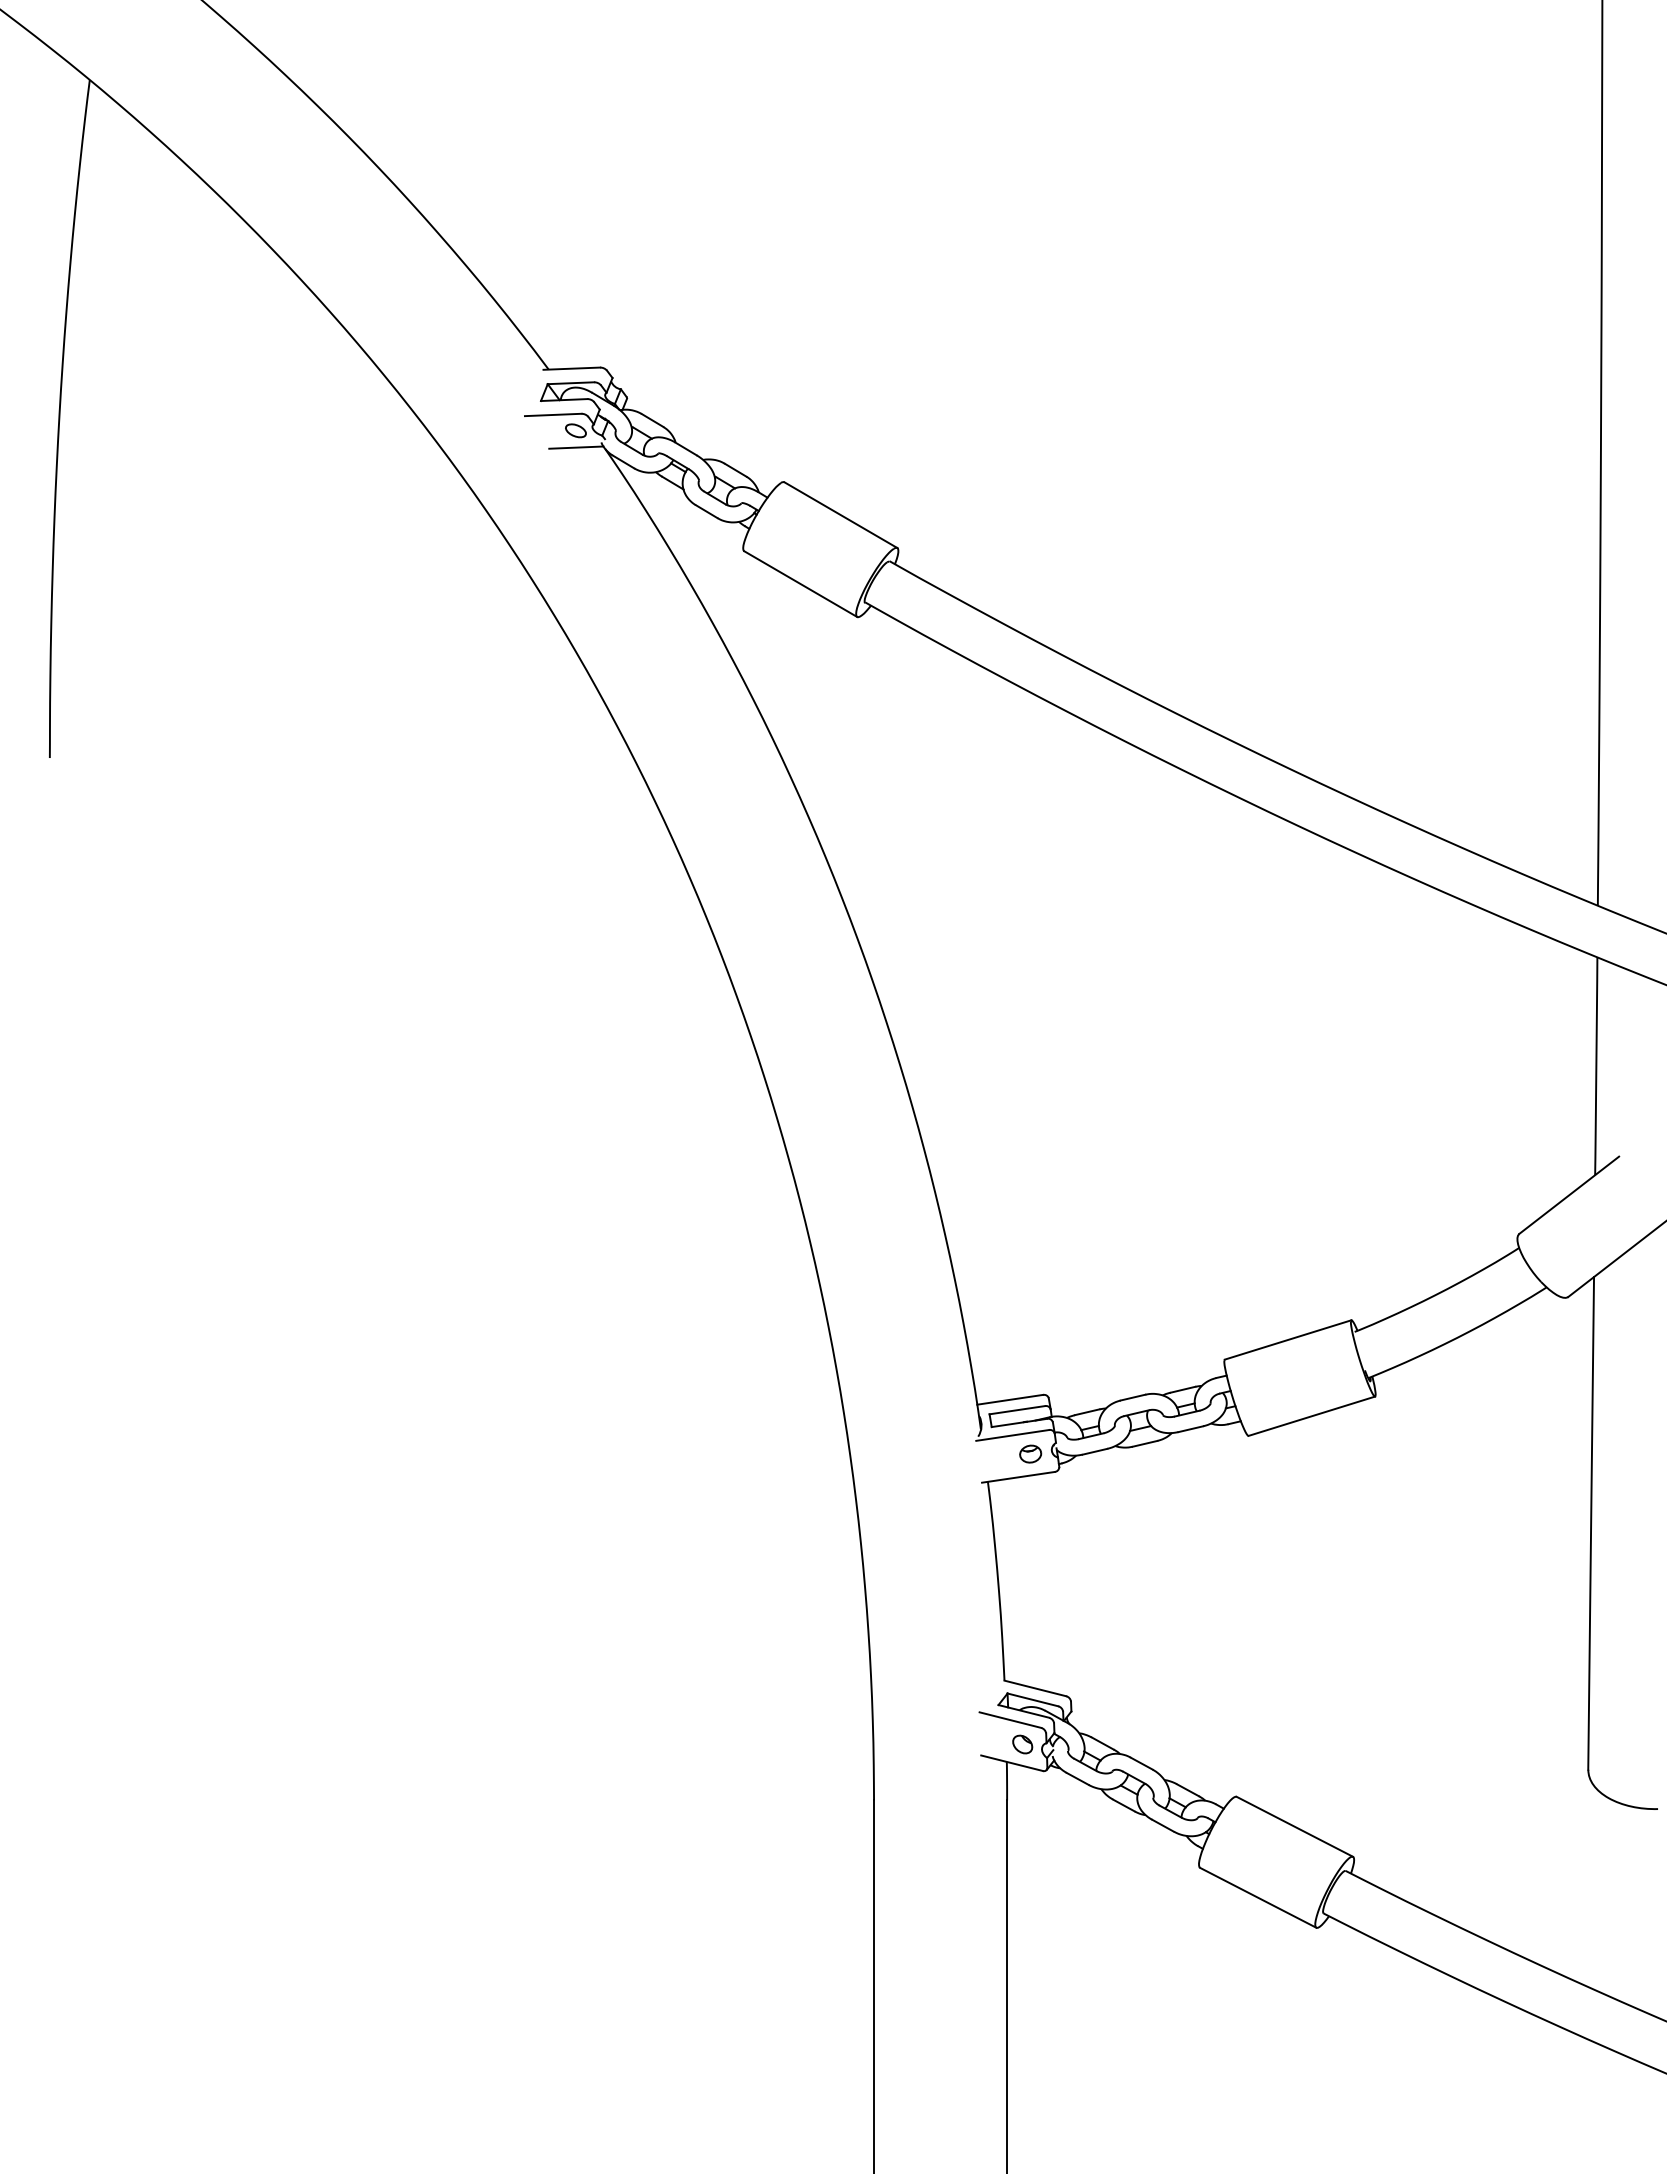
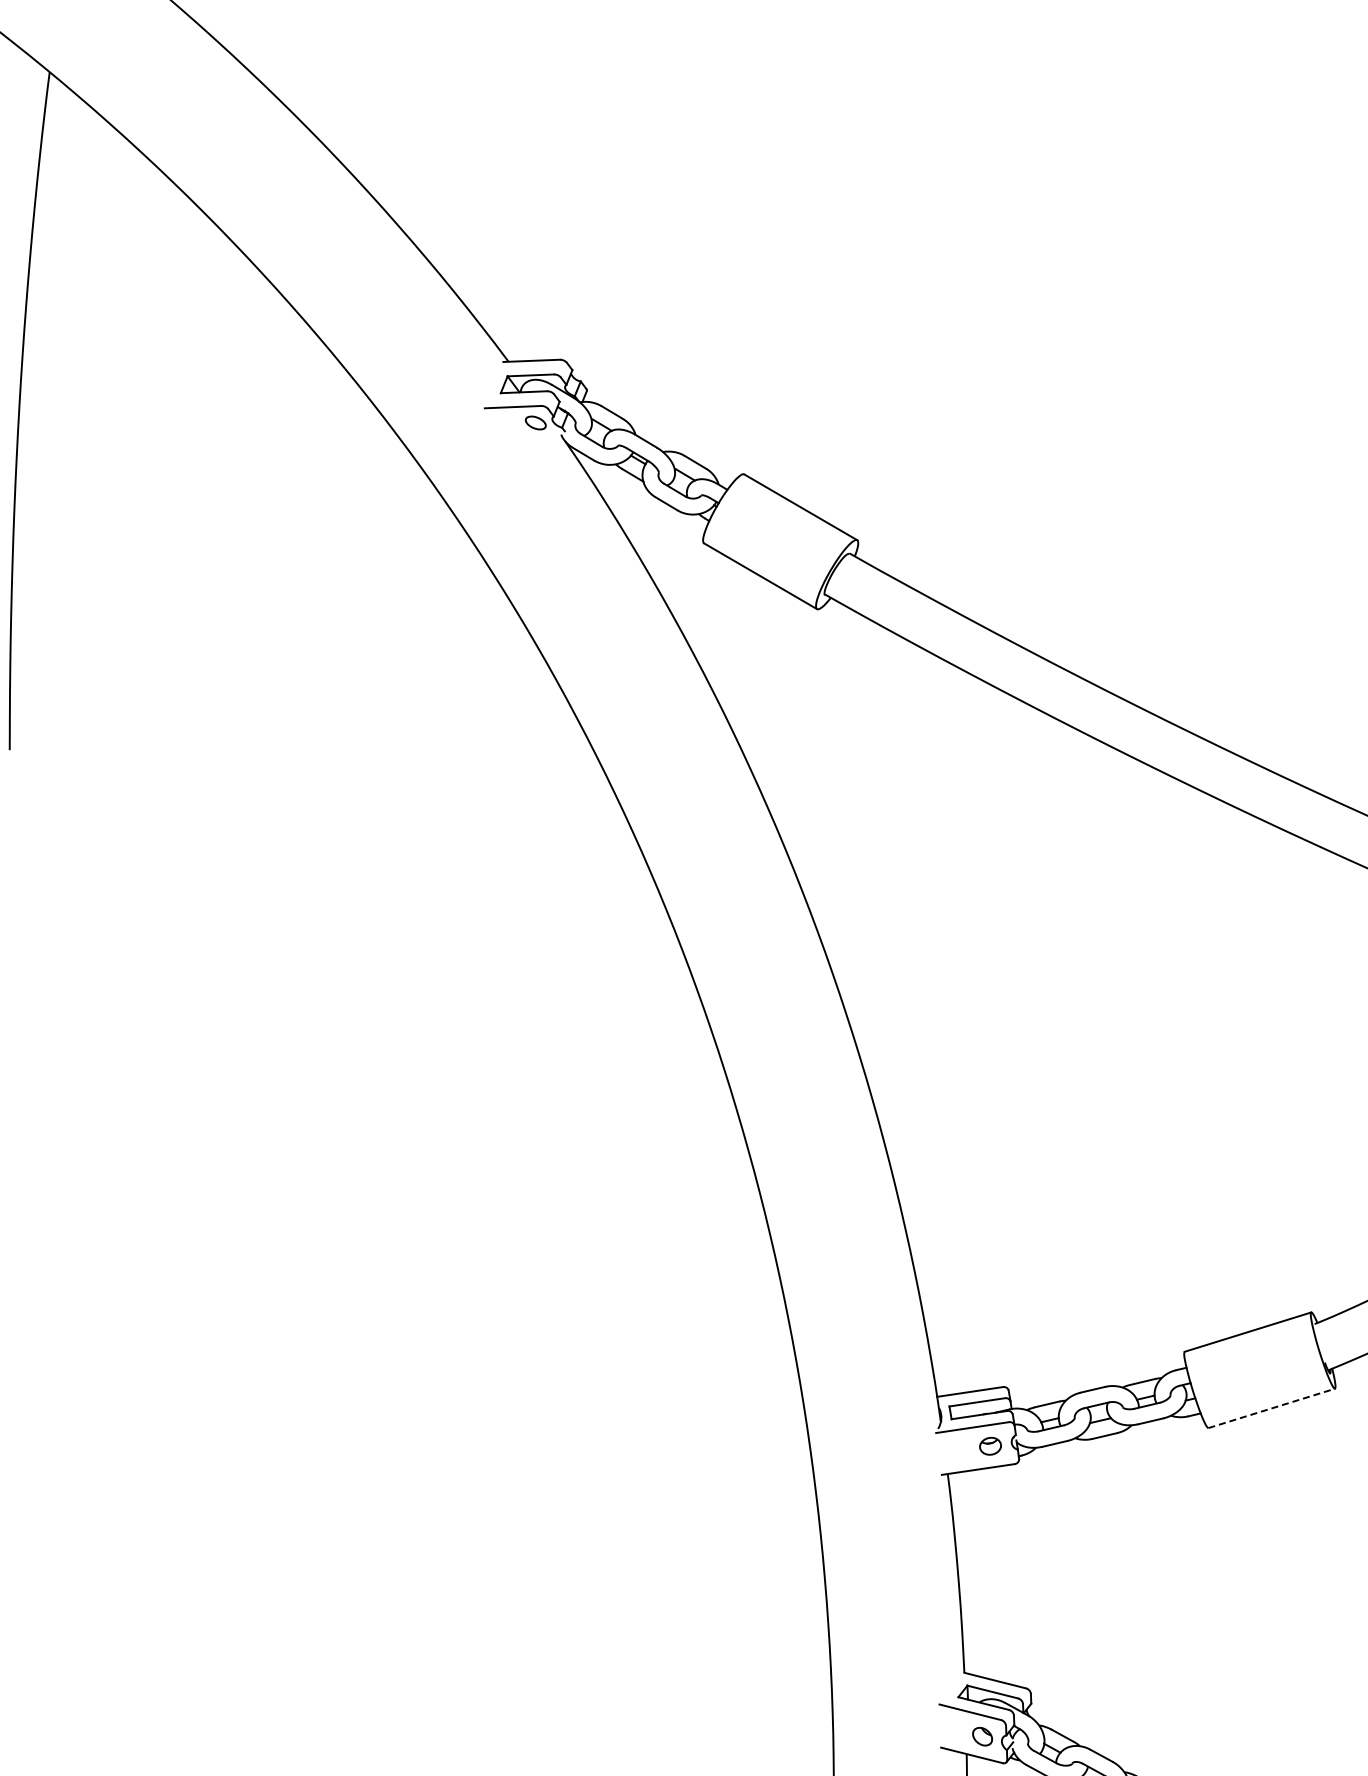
line: (576, 447) -> (536, 439), removed
line: (1312, 1416) -> (1272, 1408), solid -> dashed

